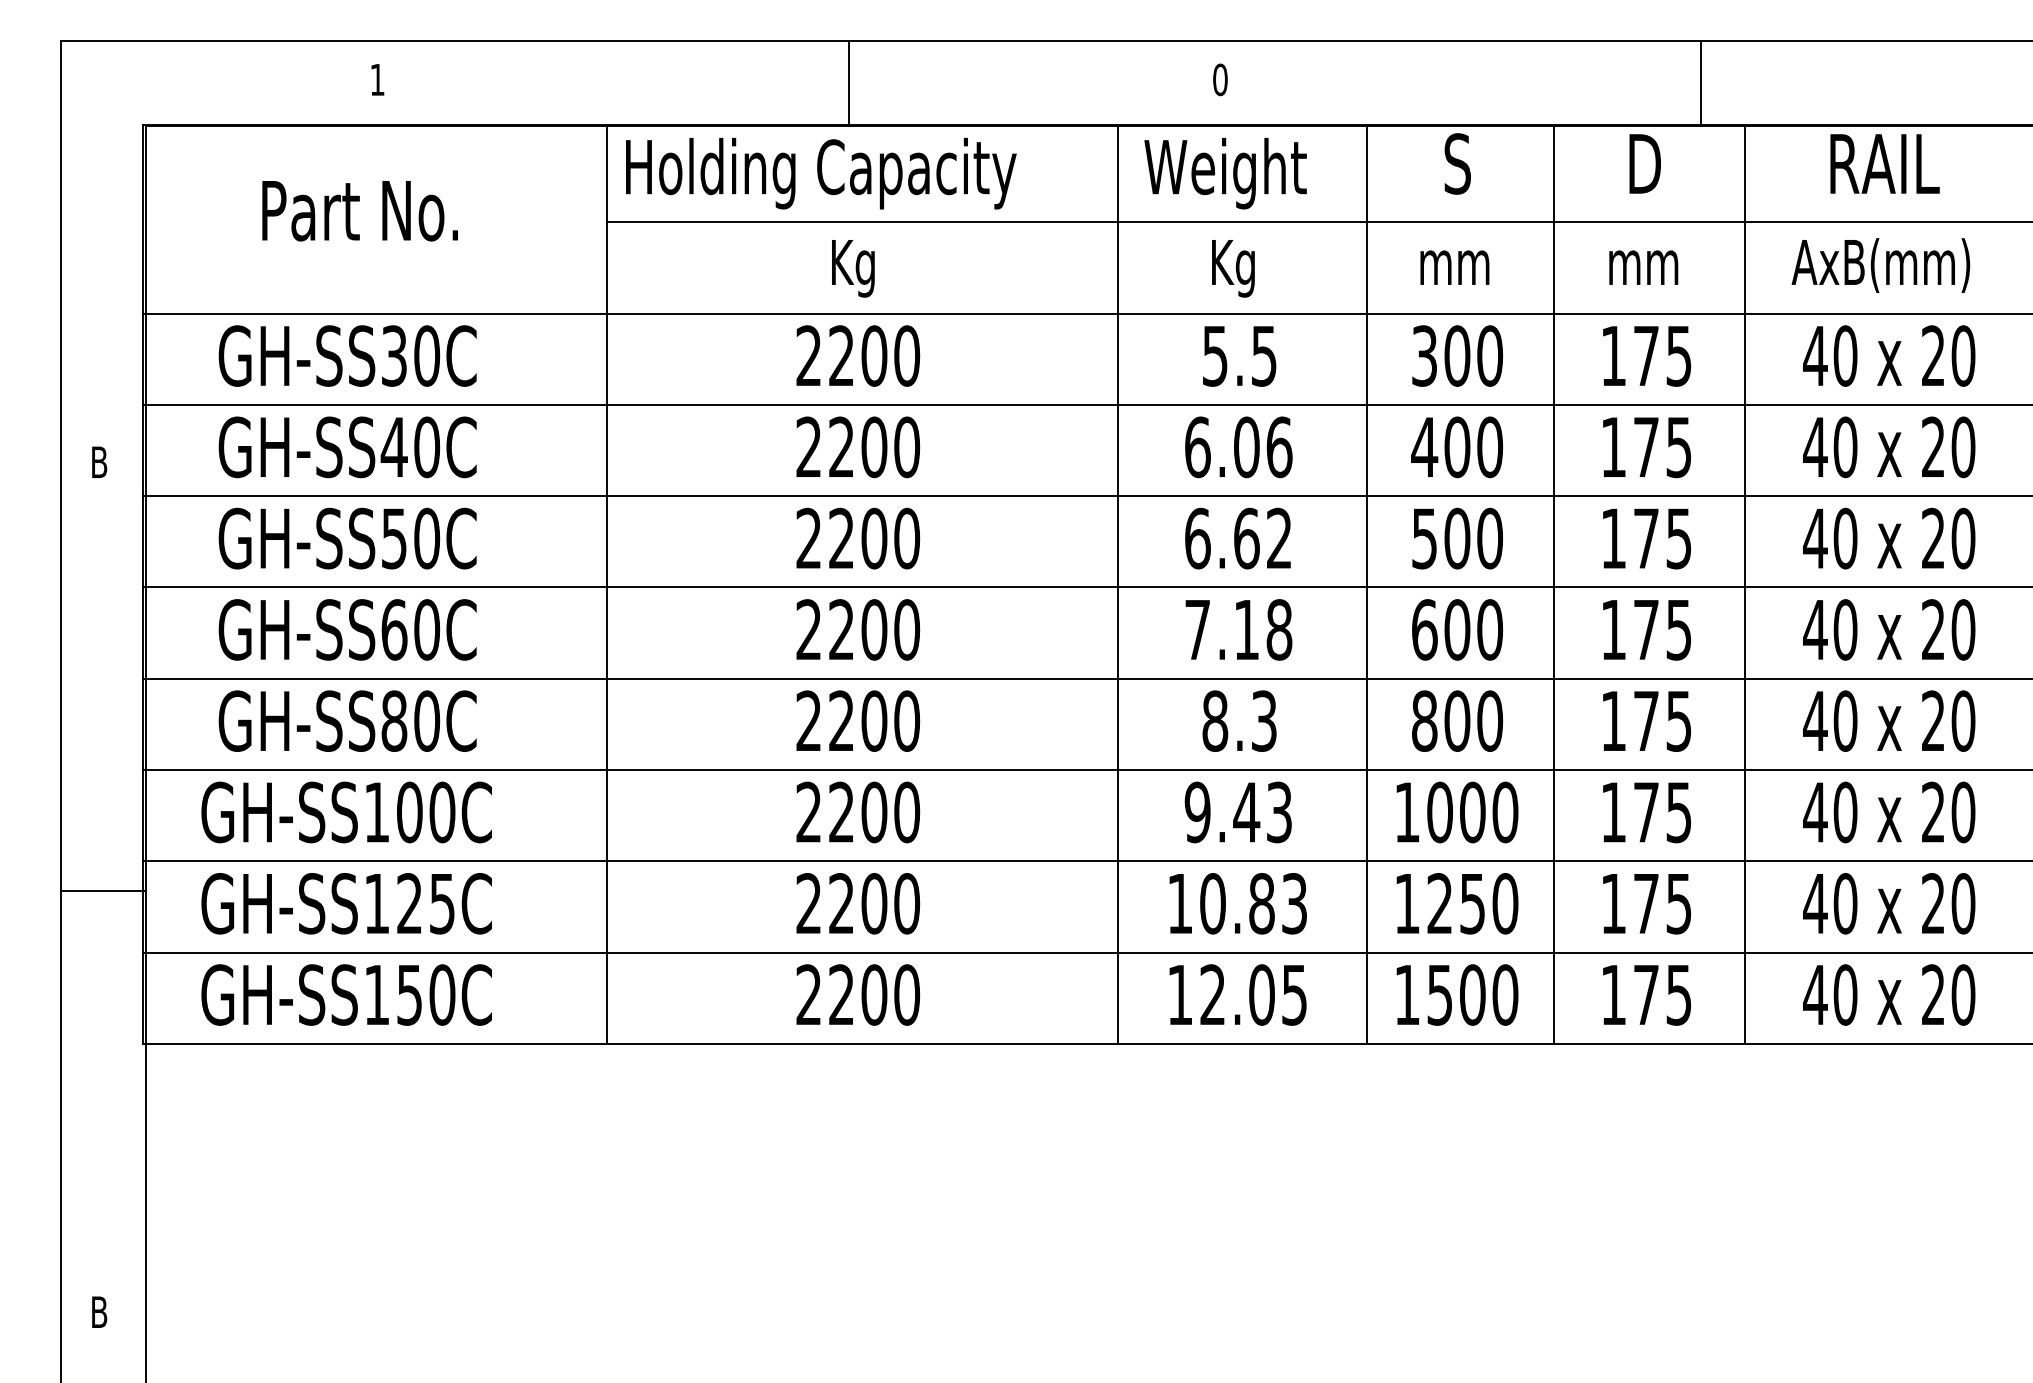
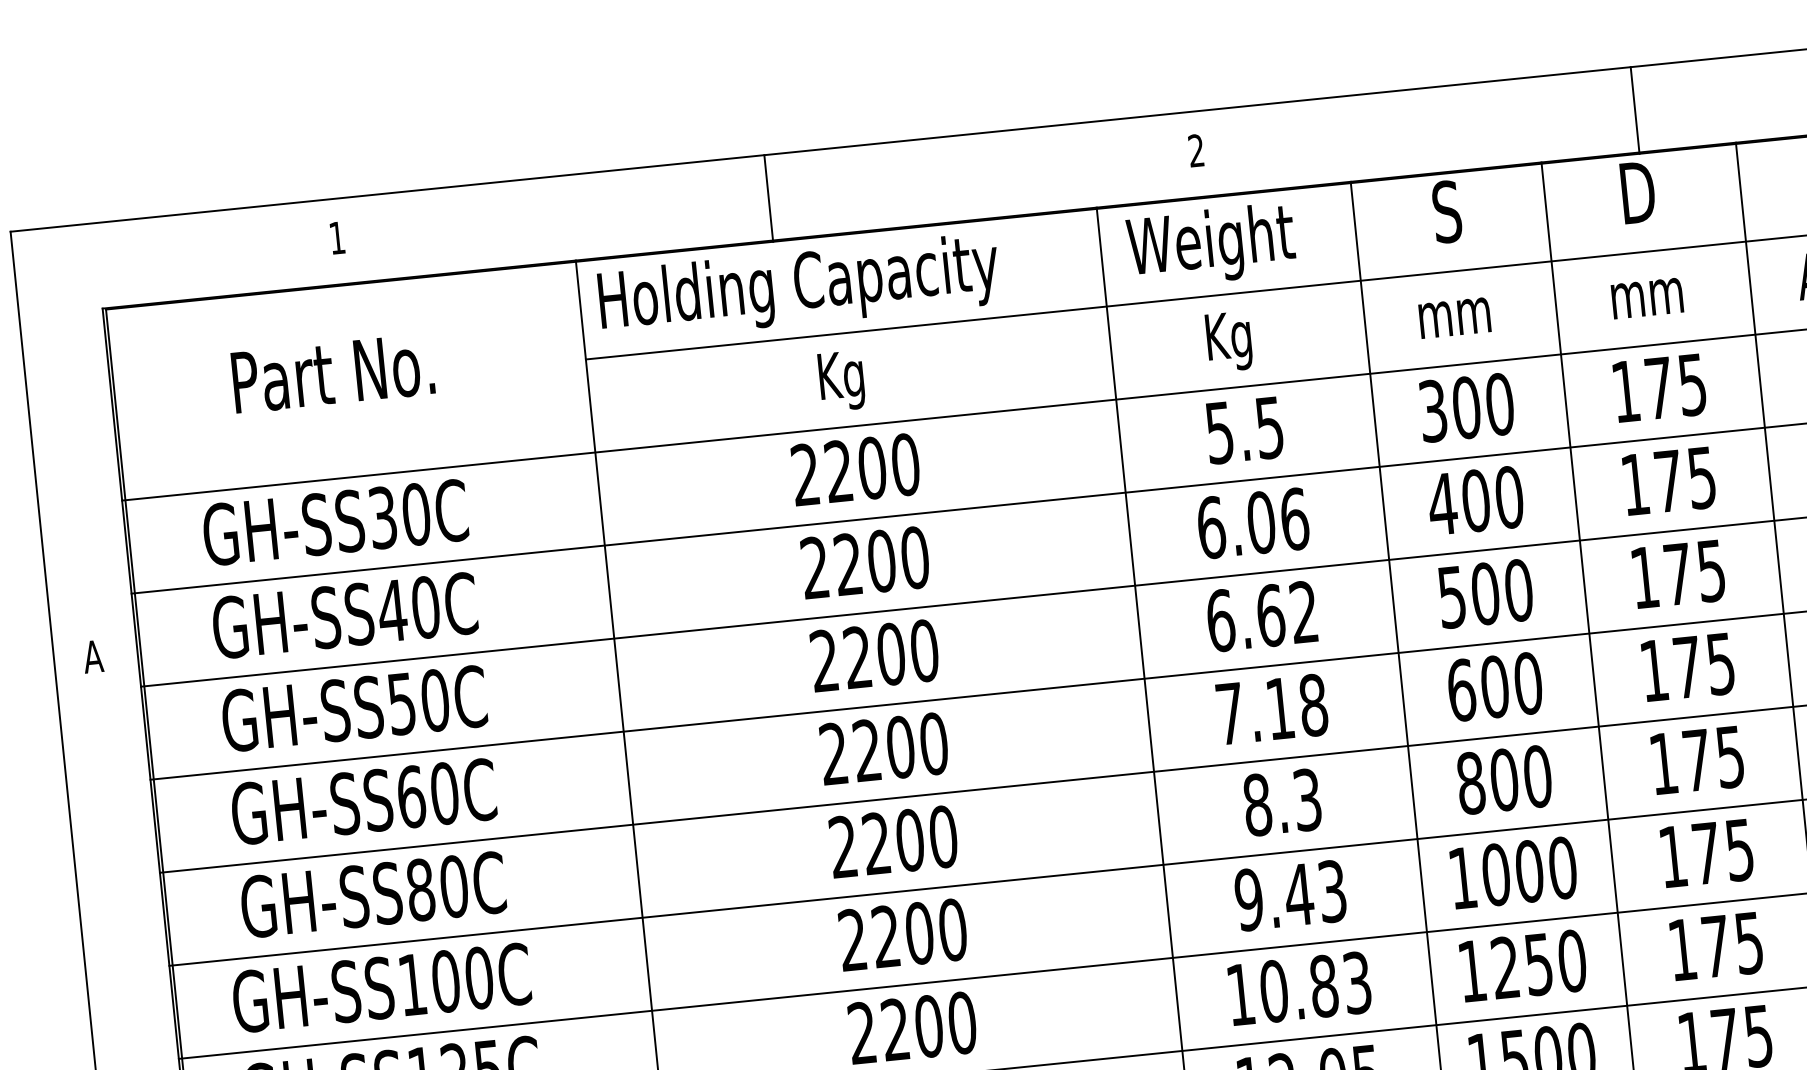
text: (1220, 79) -> (1196, 150), 0 -> 2
line: (849, 83) -> (768, 197), moved
line: (1701, 83) -> (1635, 109), moved
text: (98, 461) -> (92, 655), B -> A

